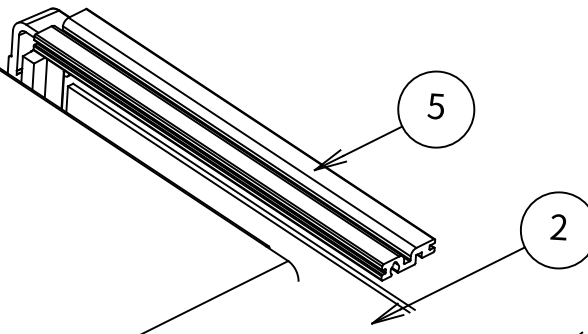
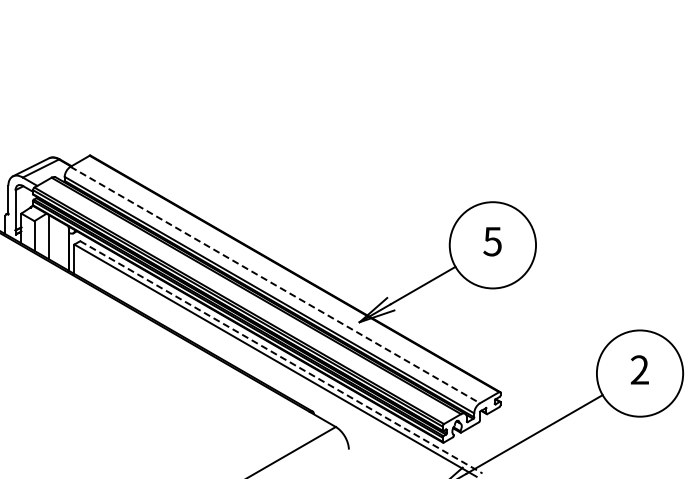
line: (242, 133) -> (275, 285), solid -> dashed
line: (244, 196) -> (281, 357), solid -> dashed

